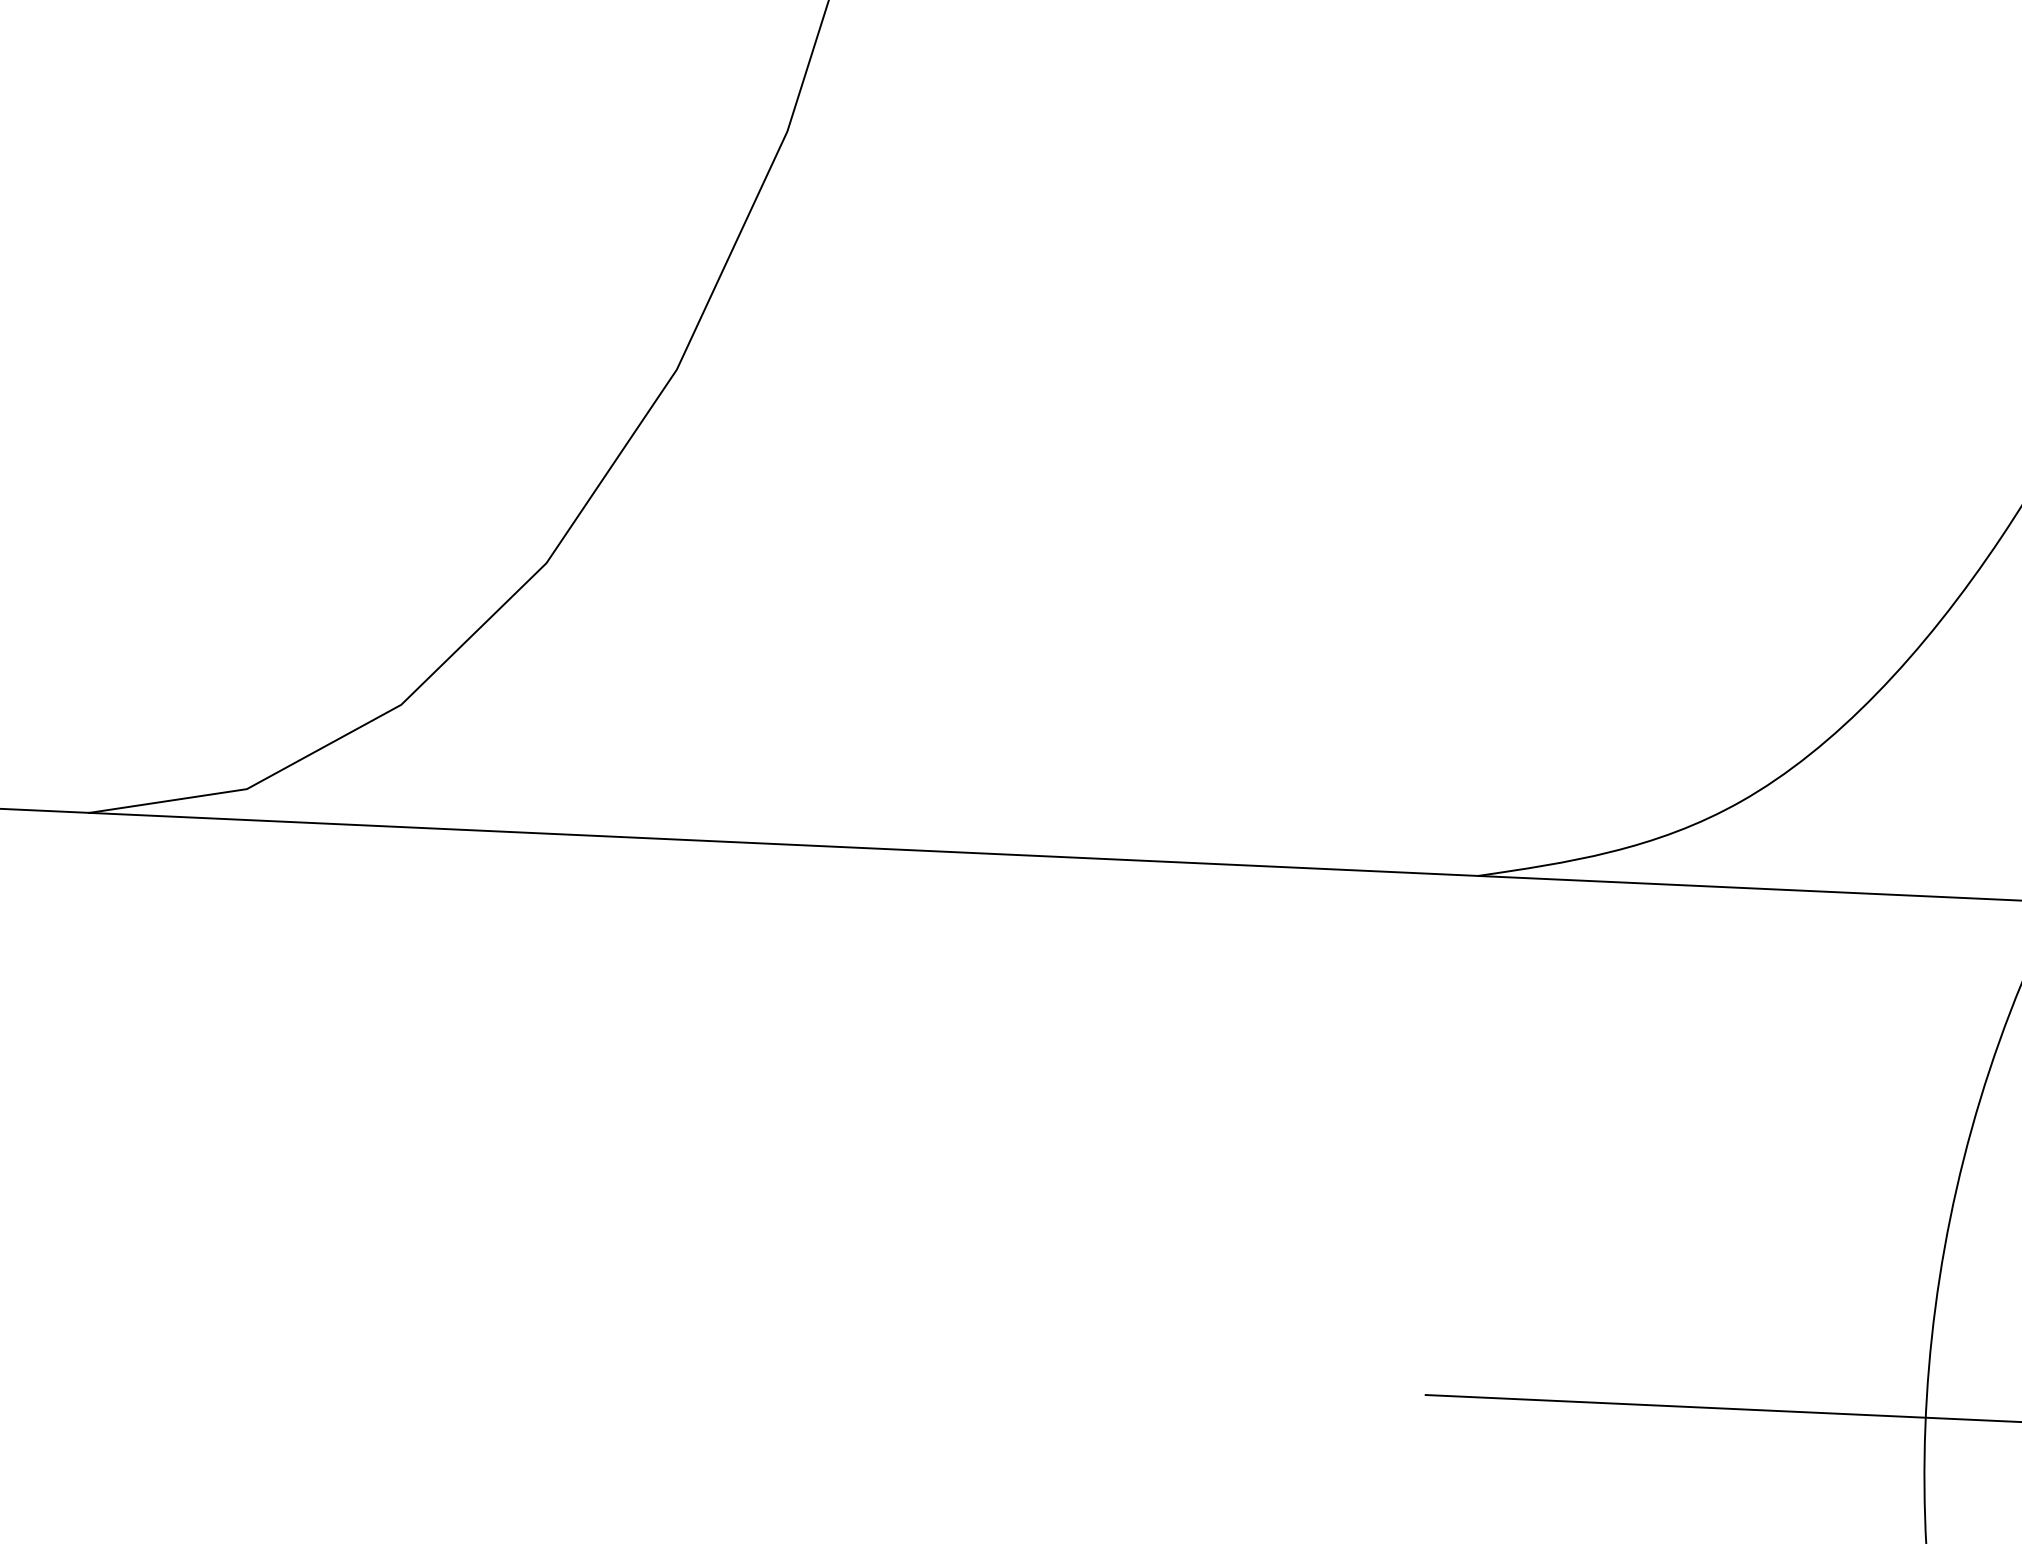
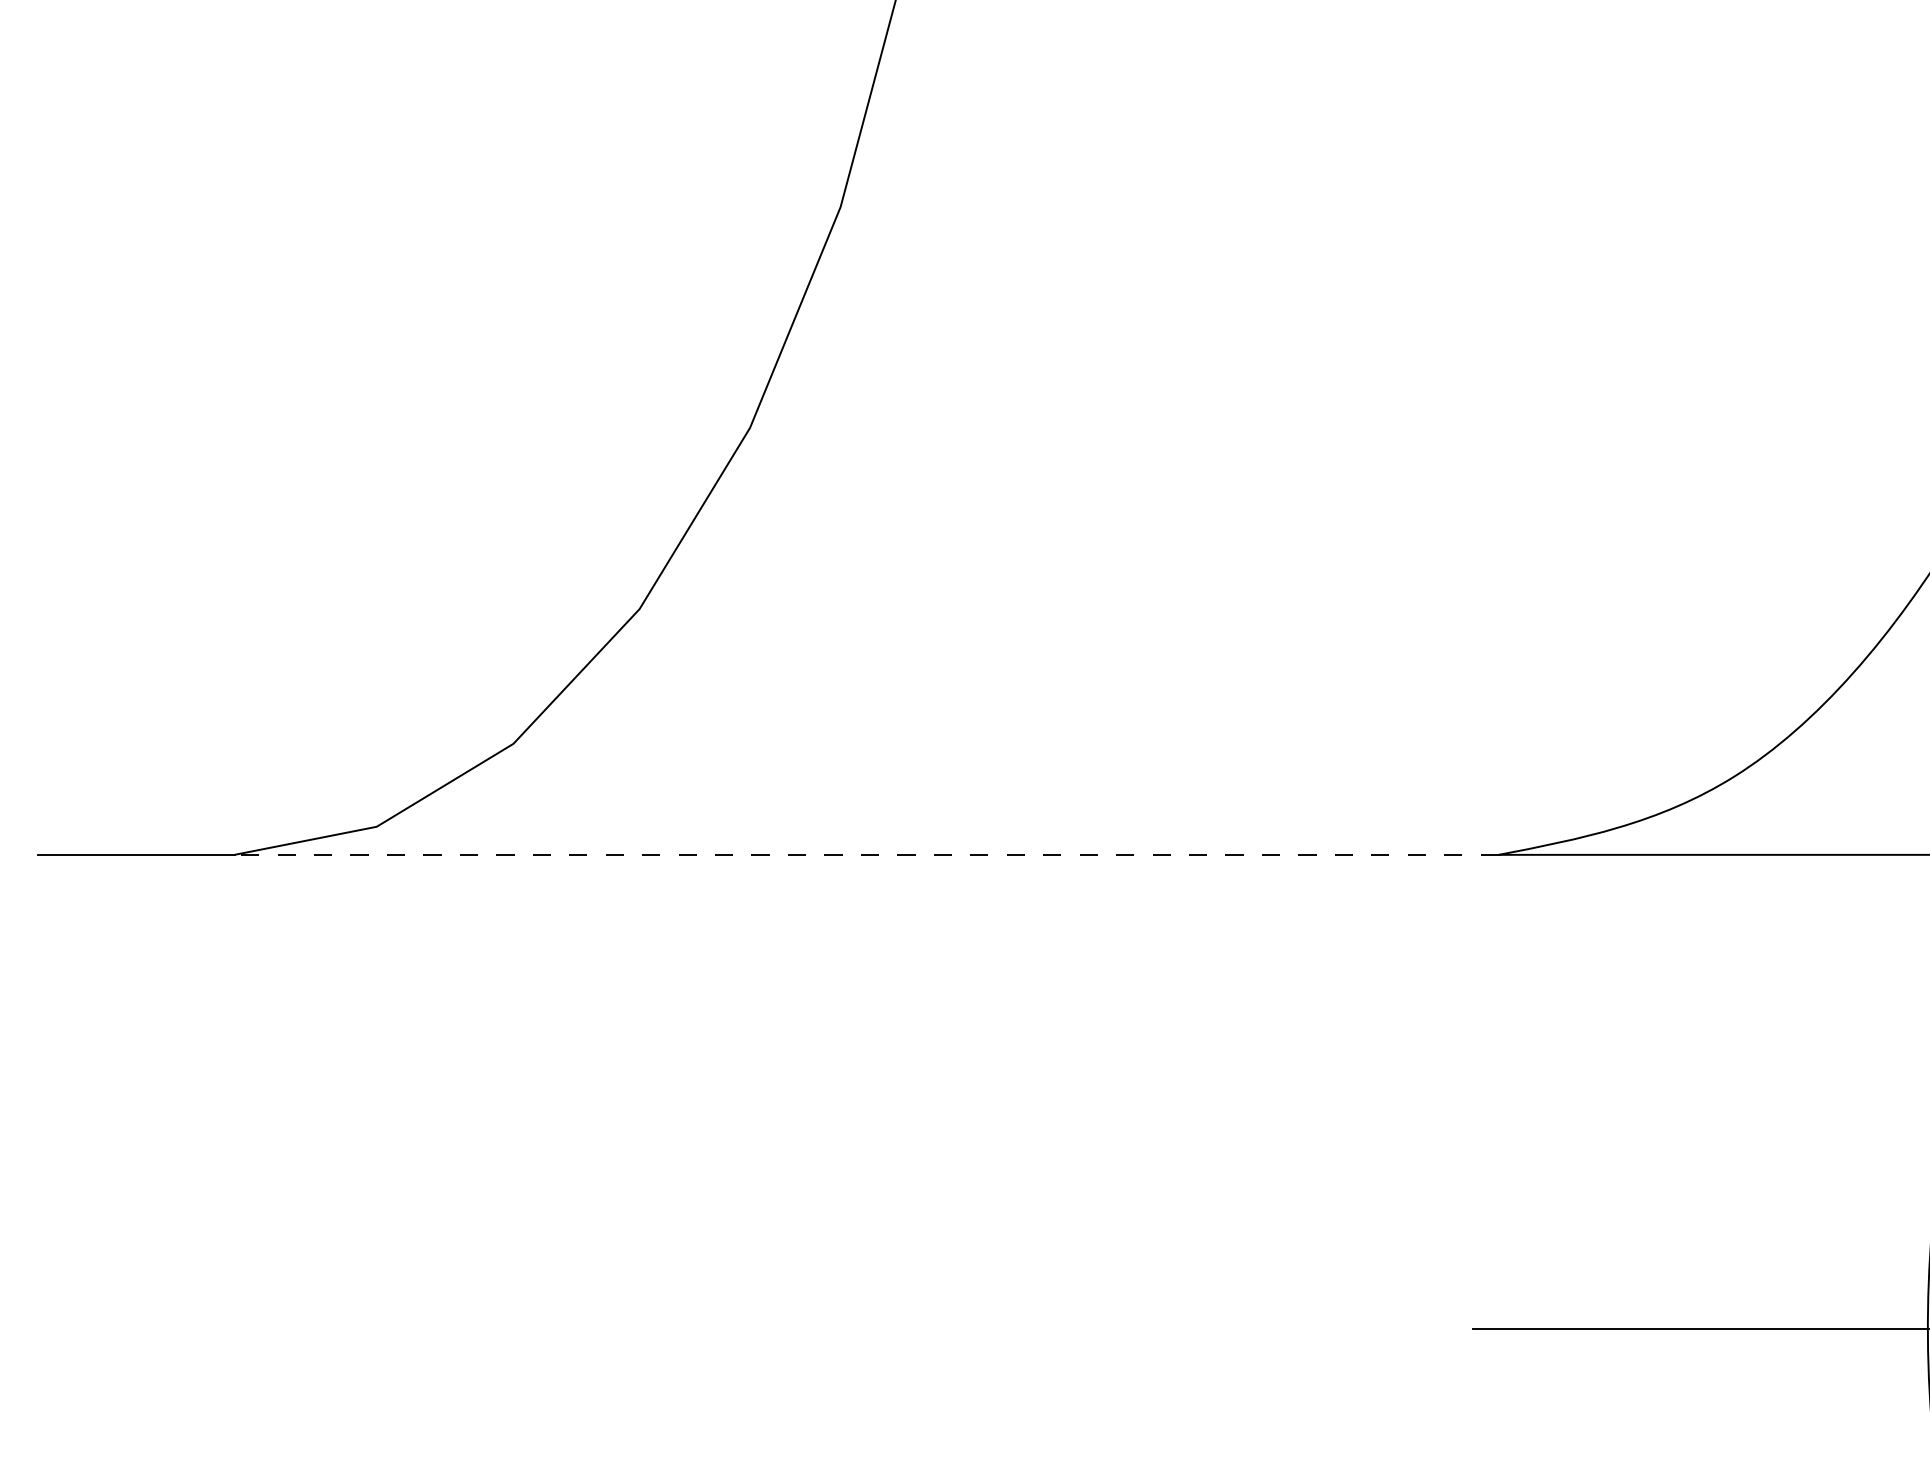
line: (783, 844) -> (866, 854), solid -> dashed

